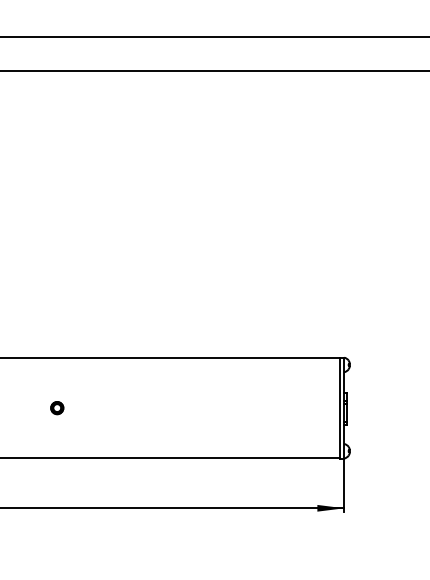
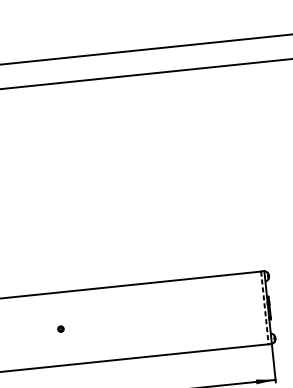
part: (57, 408) -> (61, 329), size x0.6
line: (339, 408) -> (264, 308), solid -> dashed

